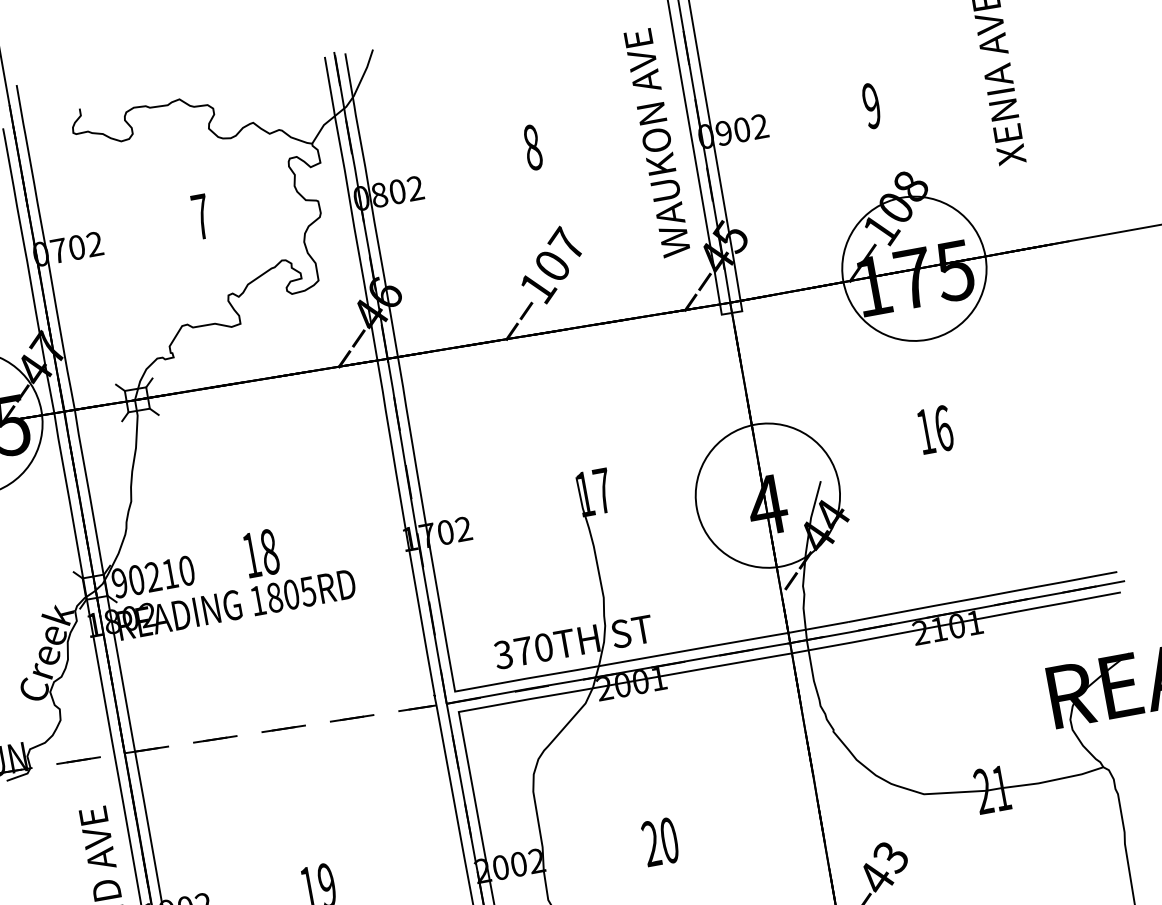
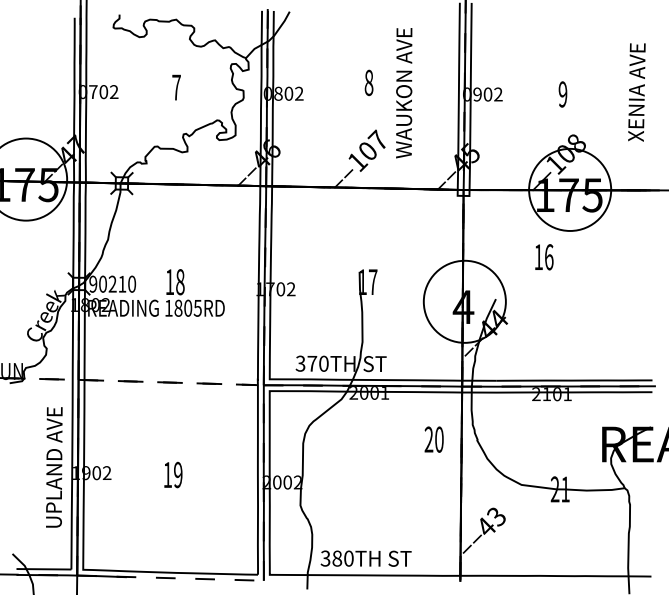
text: (657, 143) -> (404, 93), moved
text: (935, 430) -> (544, 257), moved
text: (659, 842) -> (433, 439), moved

